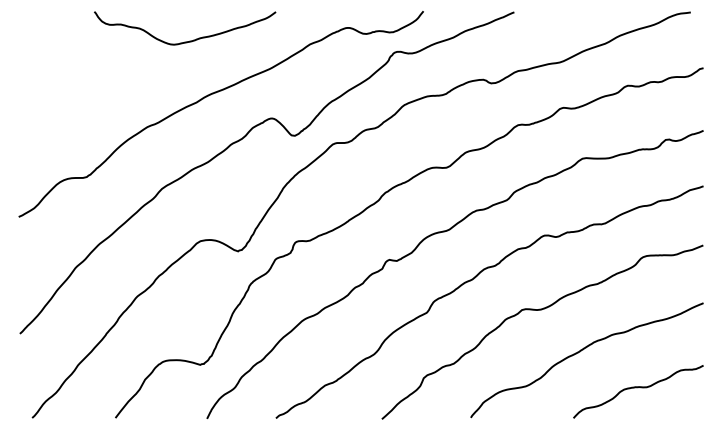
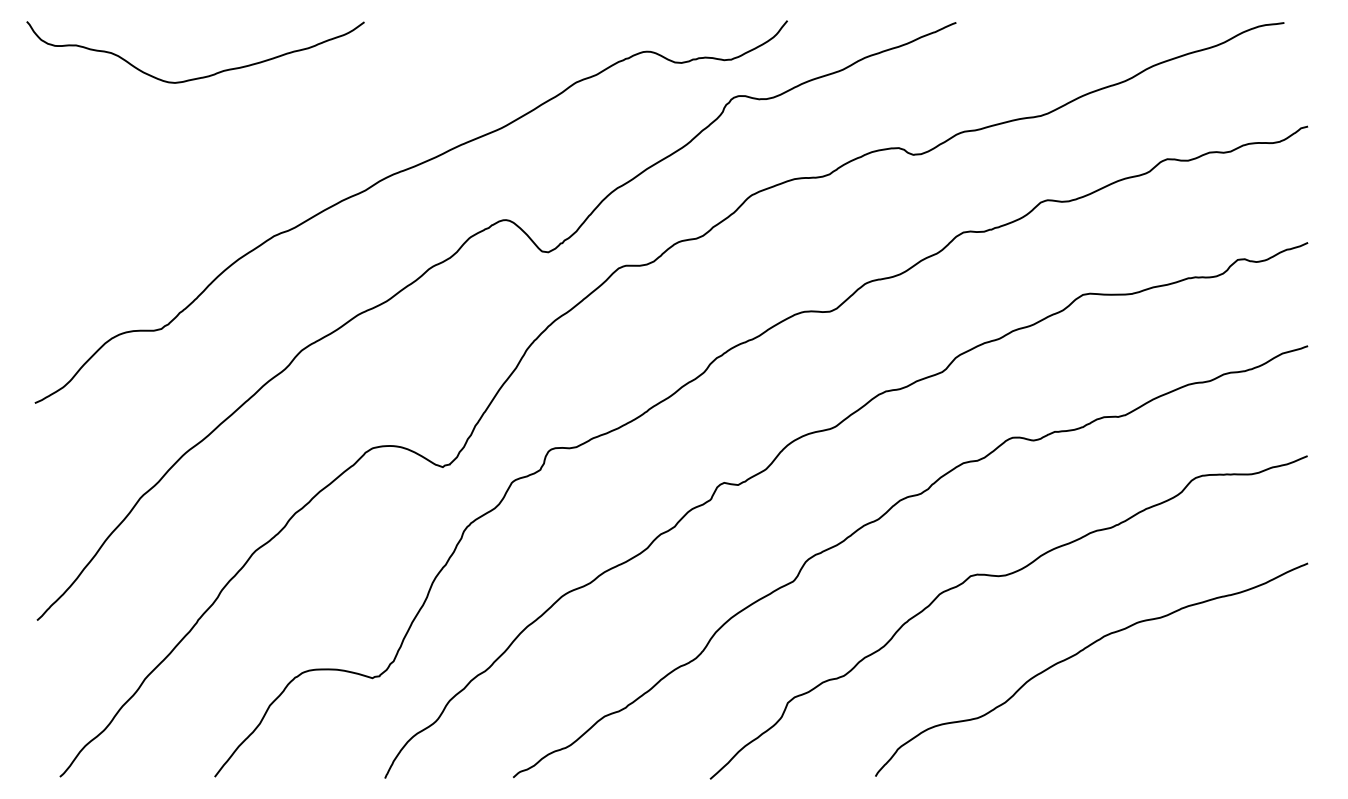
curve: (189, 40) -> (203, 75), moved
curve: (637, 388) -> (1185, 722), removed

